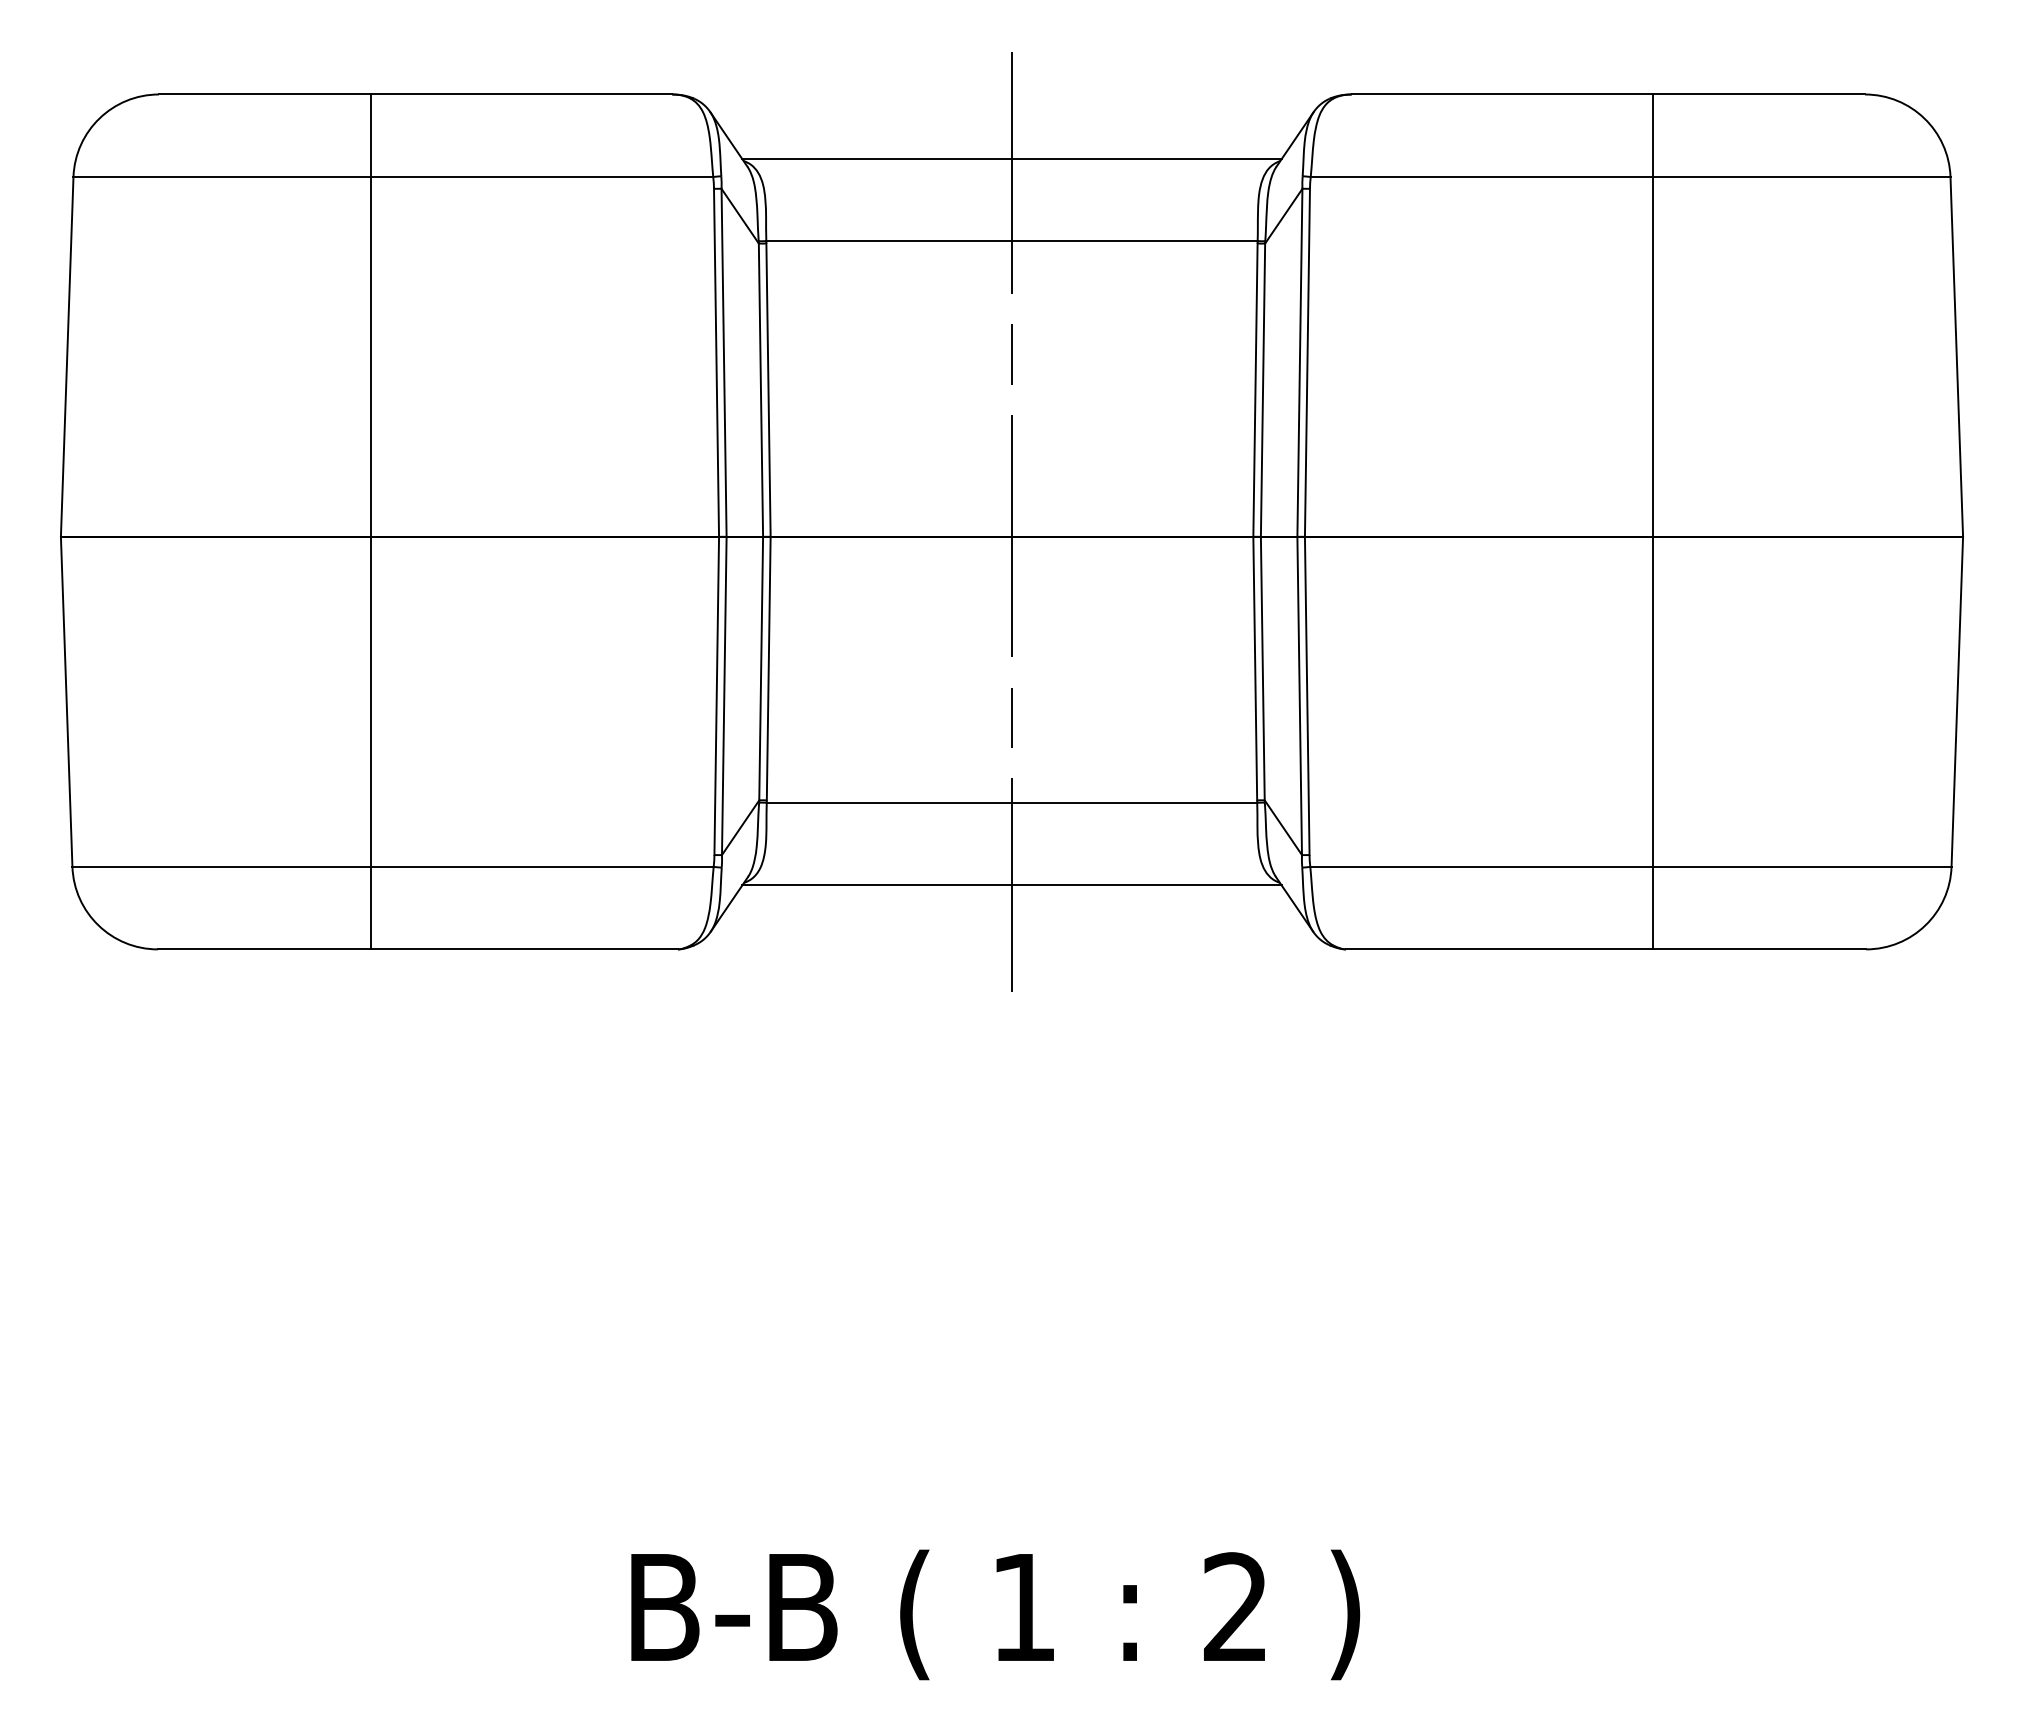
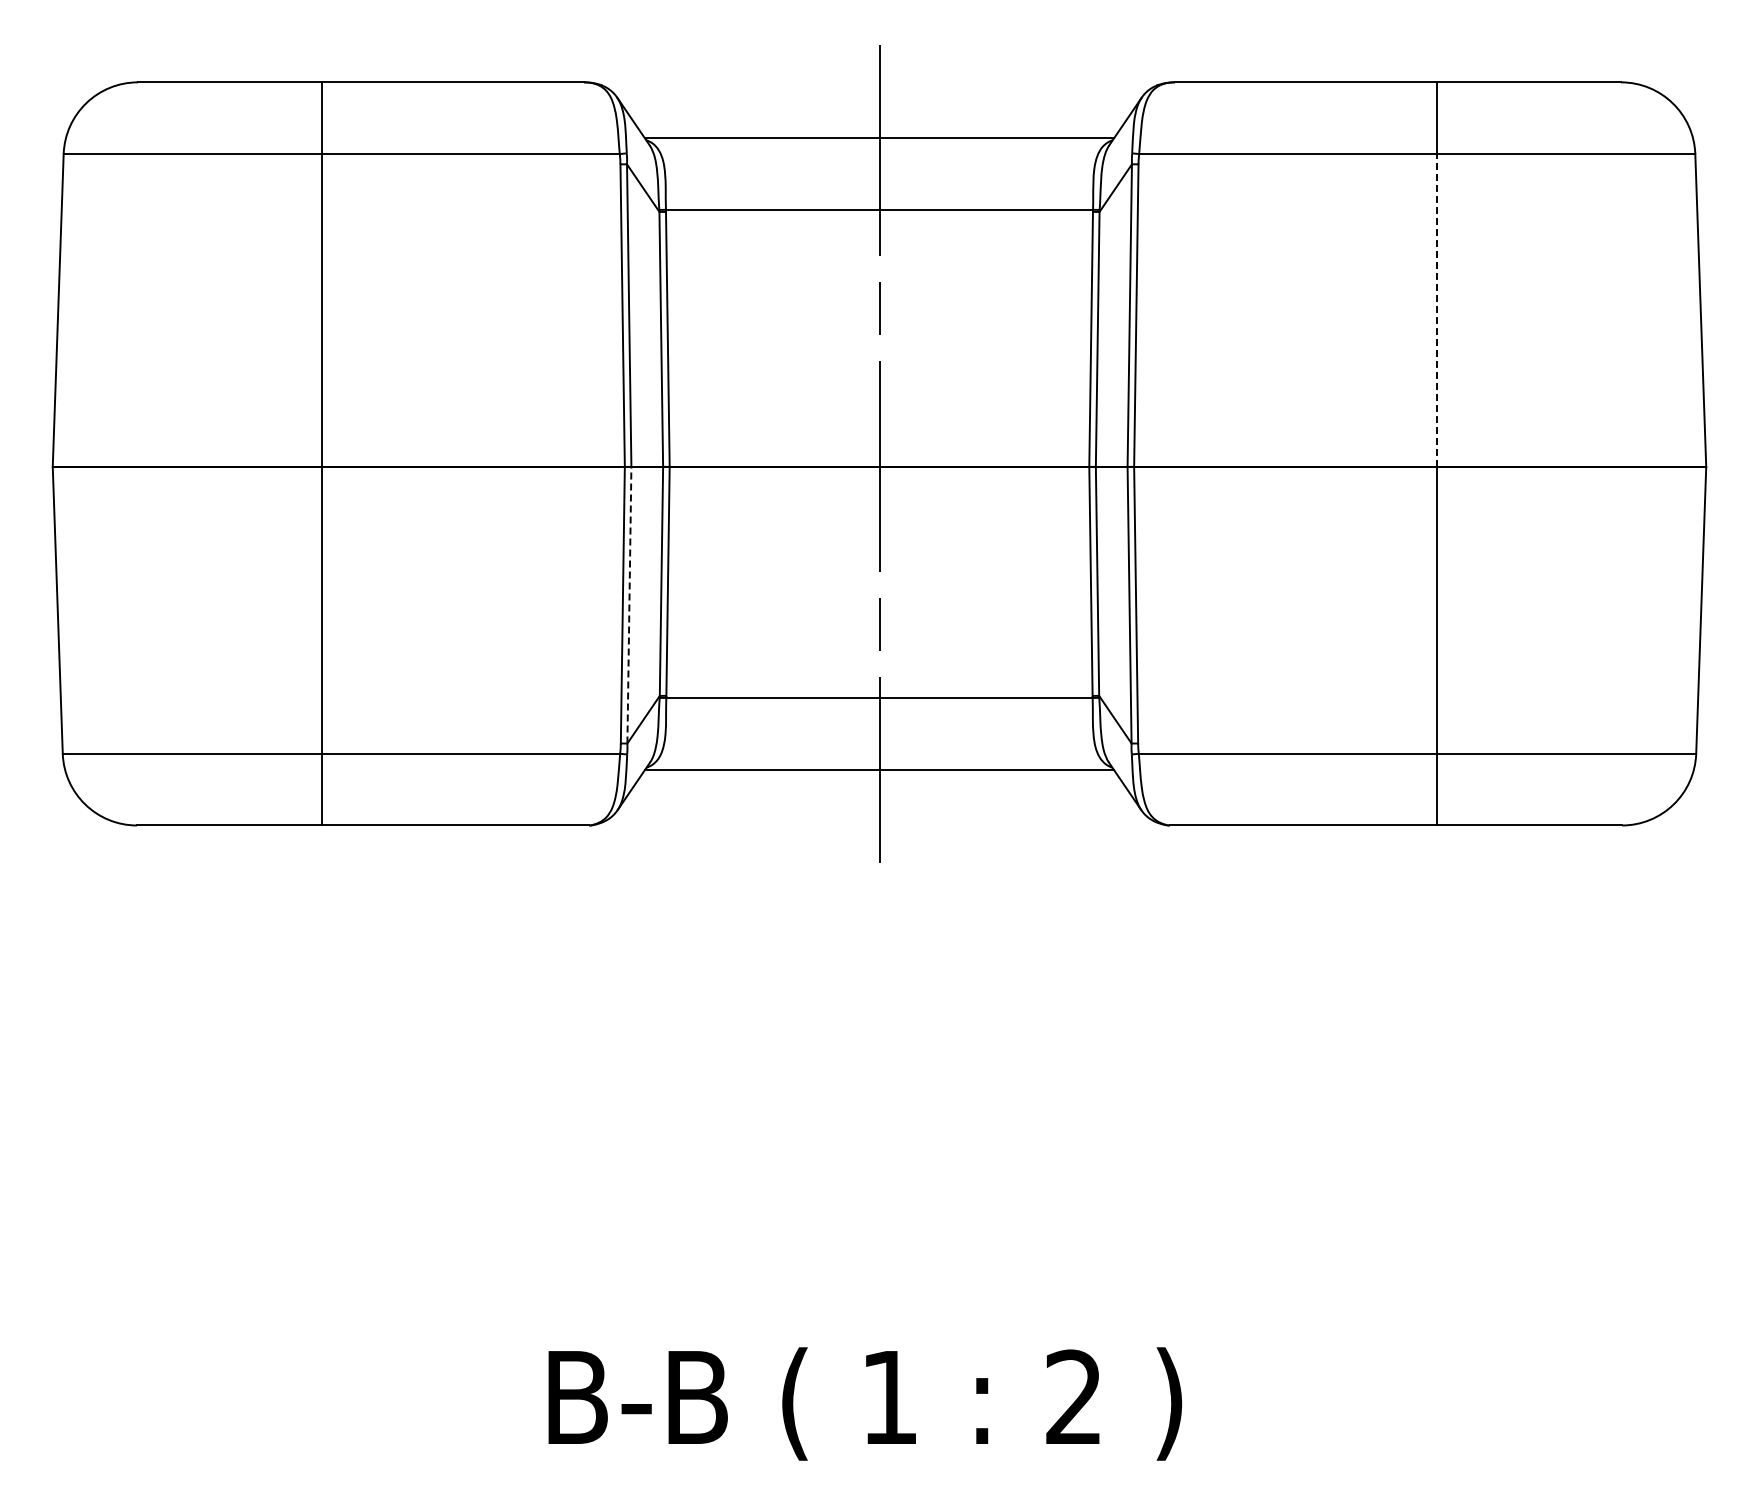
line: (1652, 355) -> (1436, 309), solid -> dashed
line: (724, 695) -> (629, 604), solid -> dashed

